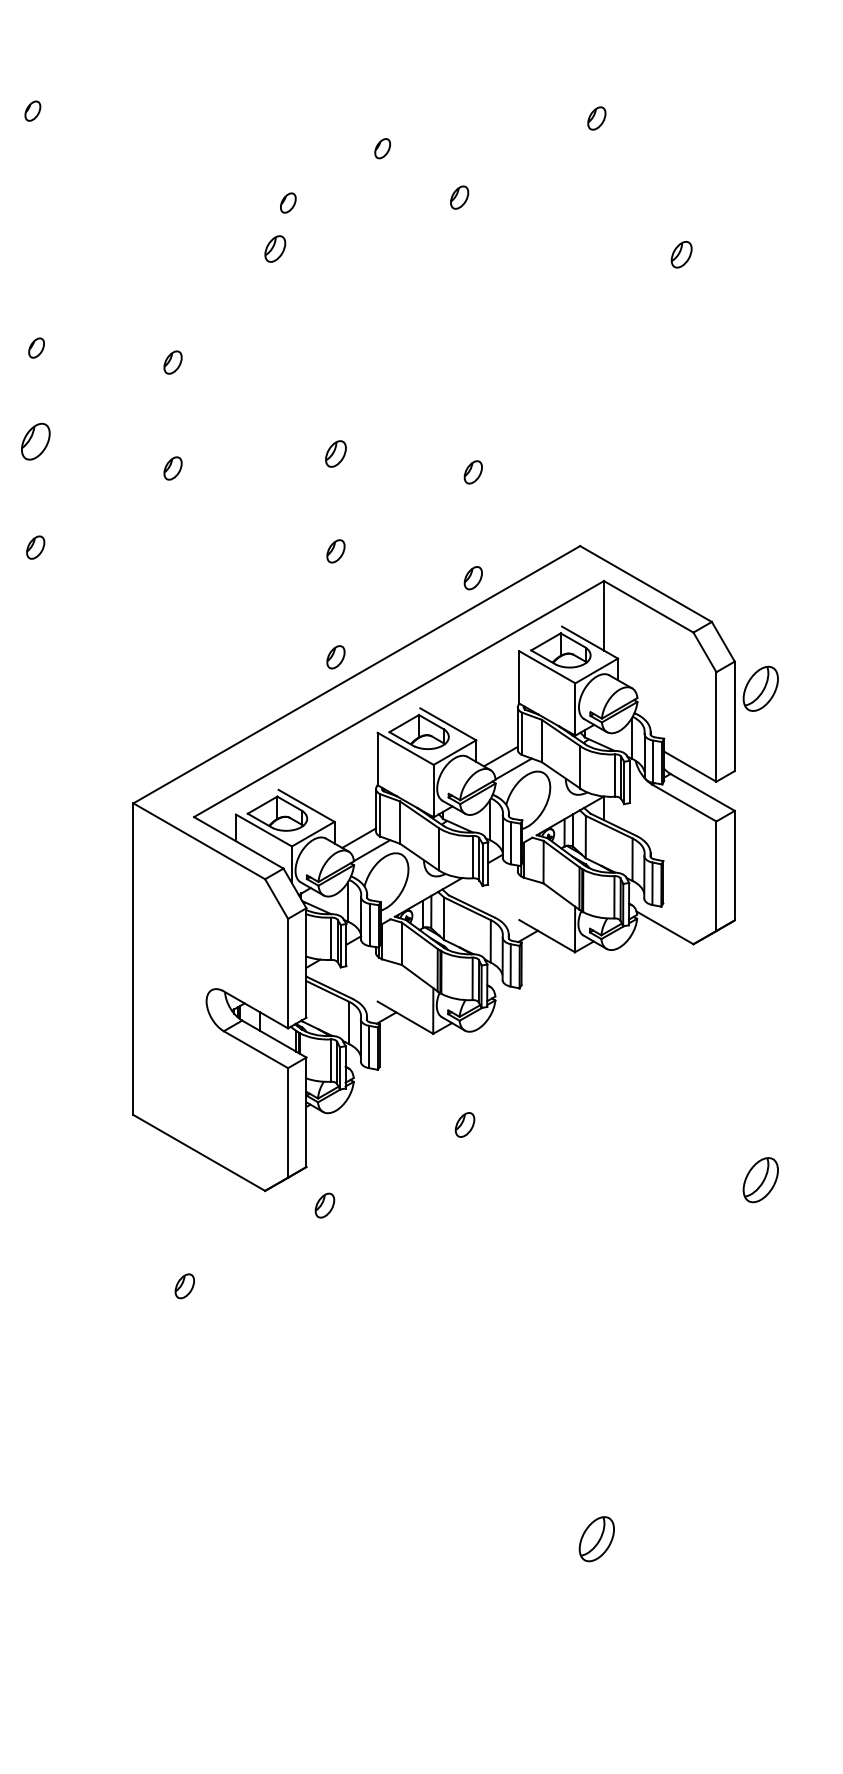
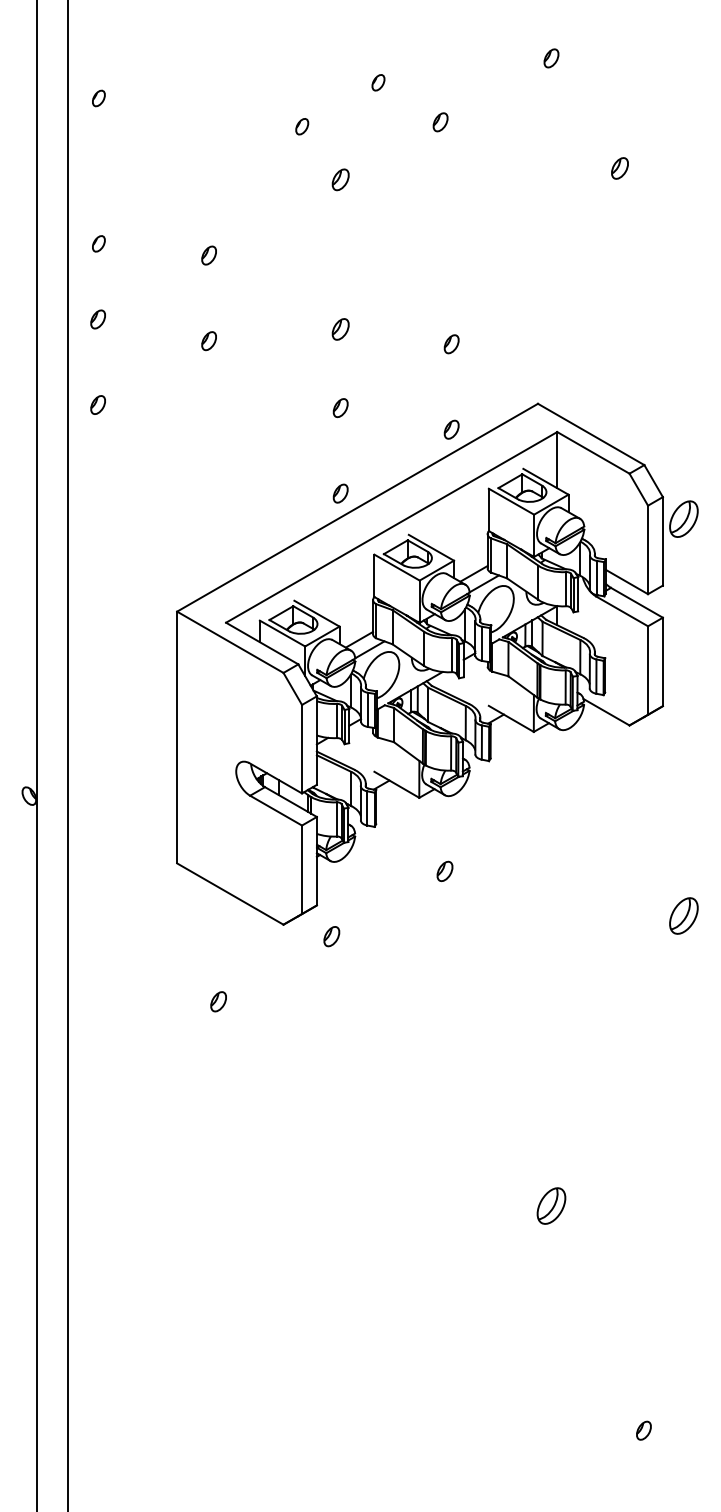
part: (32, 111) -> (98, 98), moved
part: (275, 248) -> (340, 179), moved
part: (34, 441) -> (97, 319), size x0.62

